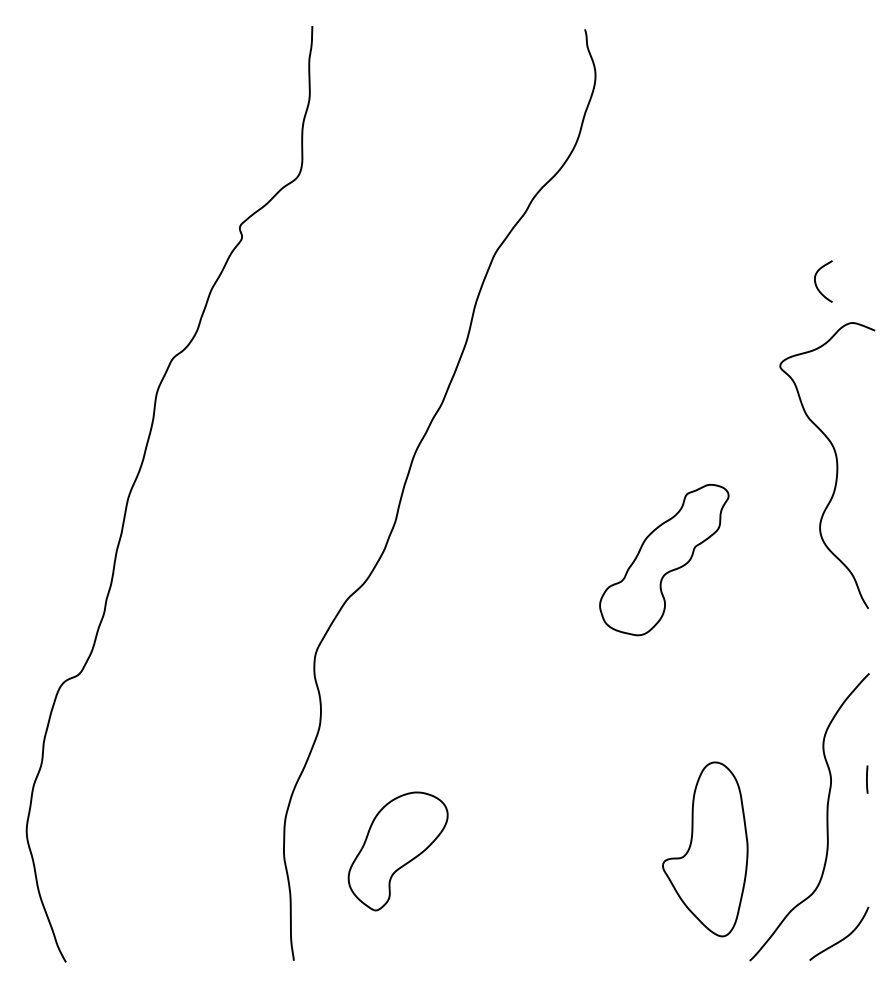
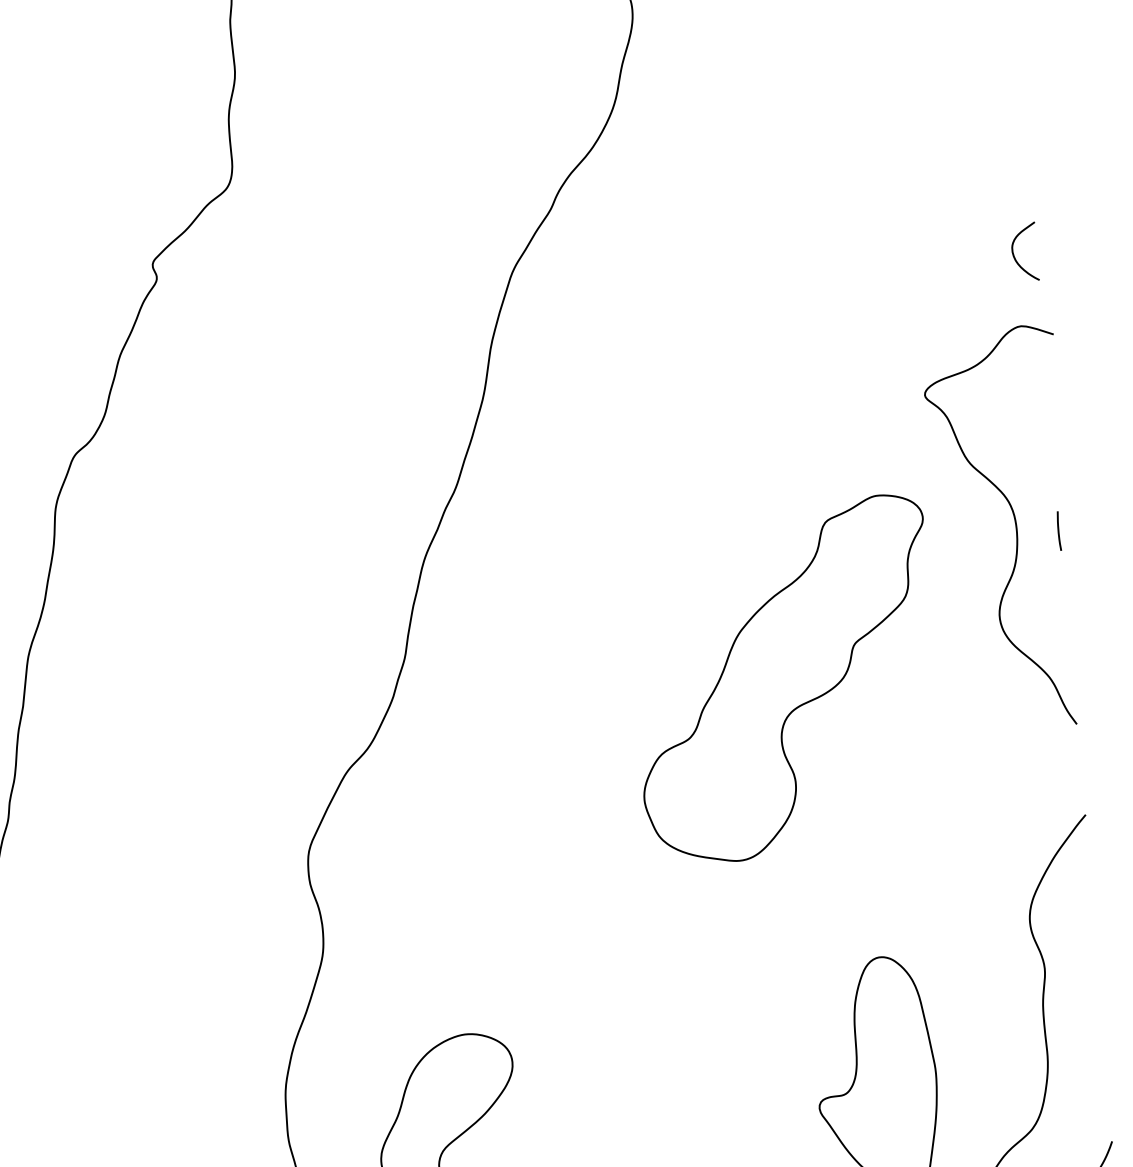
curve: (816, 282) -> (1014, 254), moved
part: (664, 559) -> (785, 679), size x1.67
line: (867, 779) -> (1059, 530), moved

